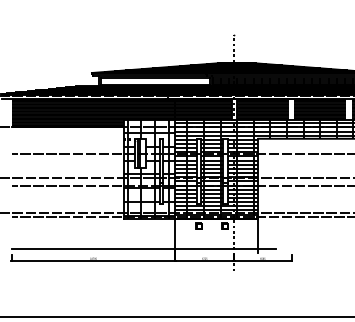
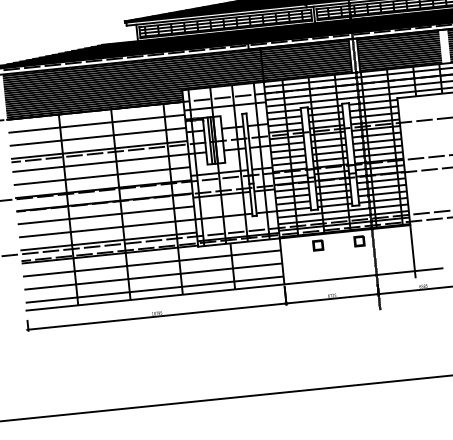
hatch: (154, 80) -> (224, 23), added
hatch: (93, 187) -> (145, 201), added

